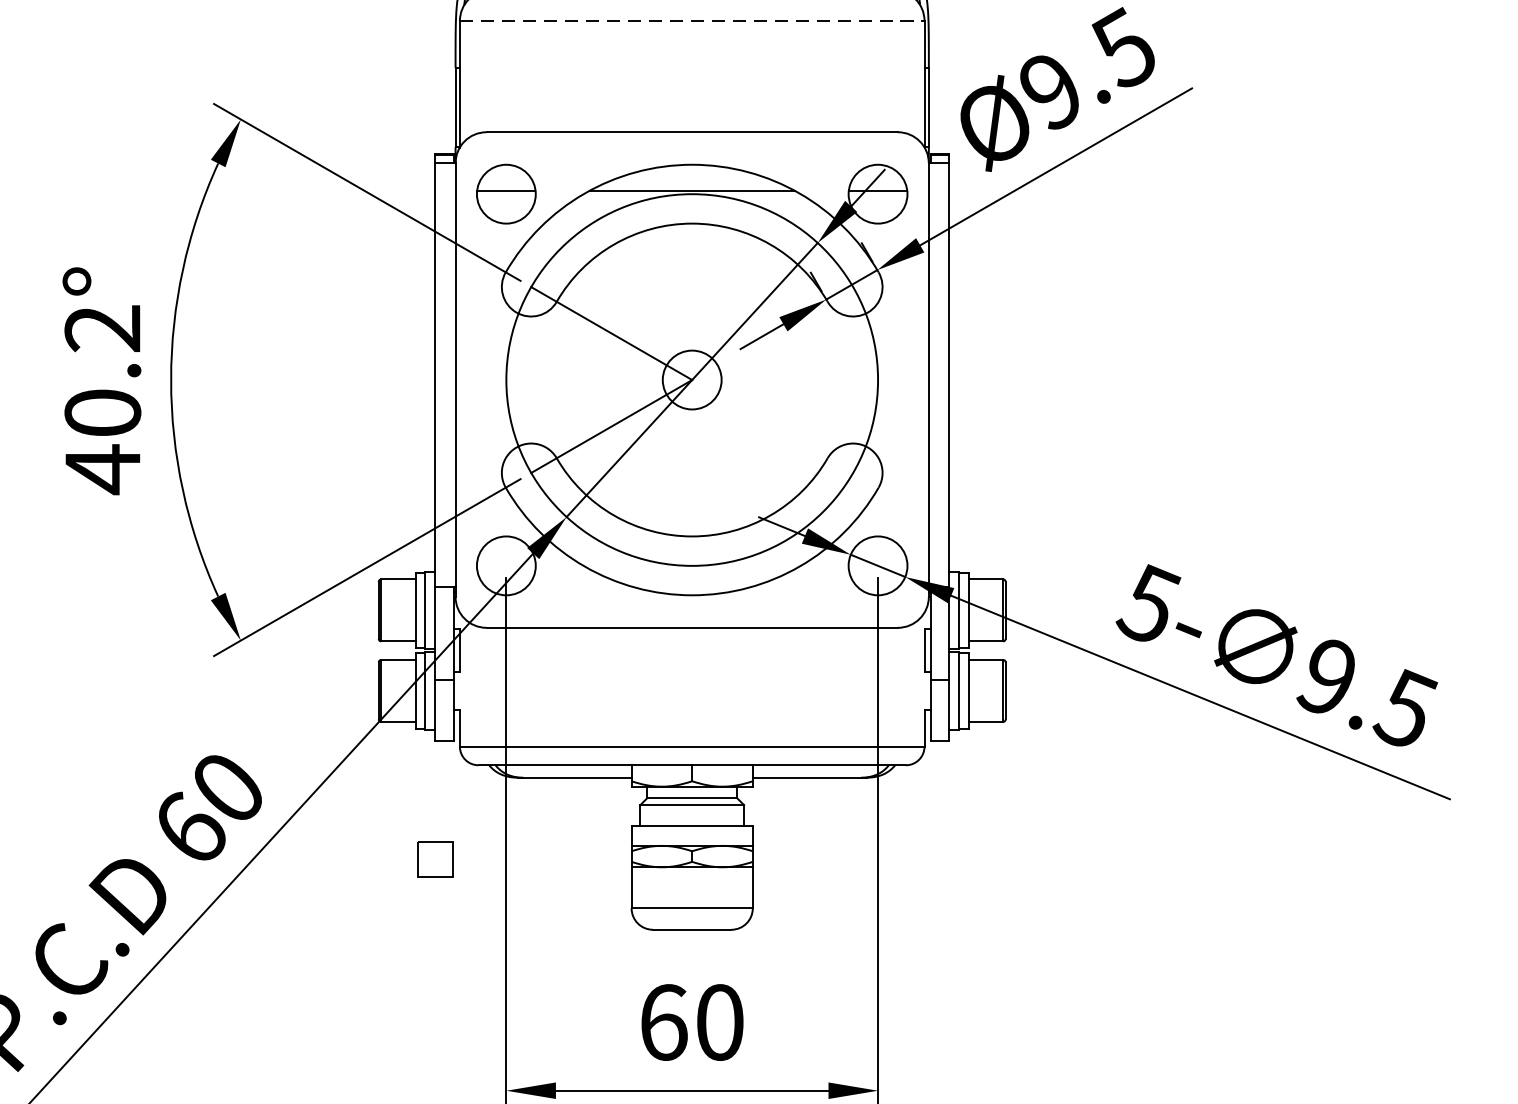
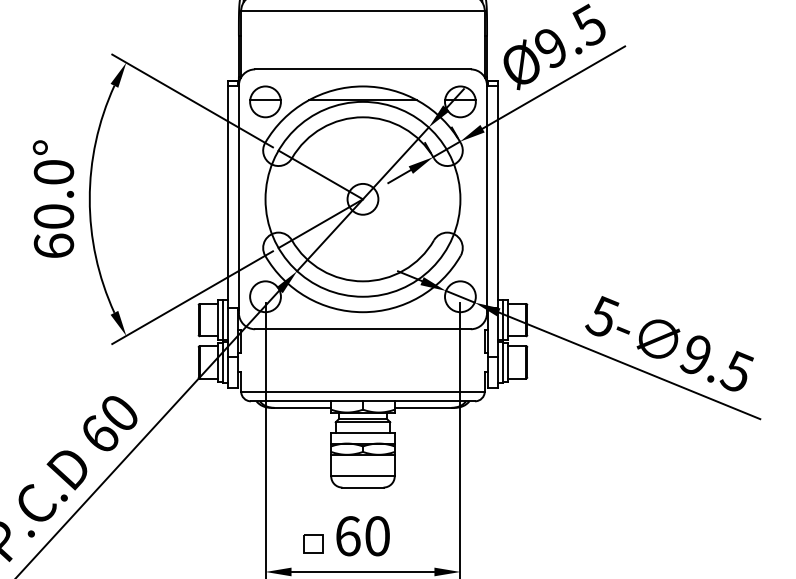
line: (691, 21) -> (362, 11), dashed -> solid
text: (101, 399) -> (53, 209), 40.2° -> 60.0°
part: (435, 859) -> (313, 543), moved

